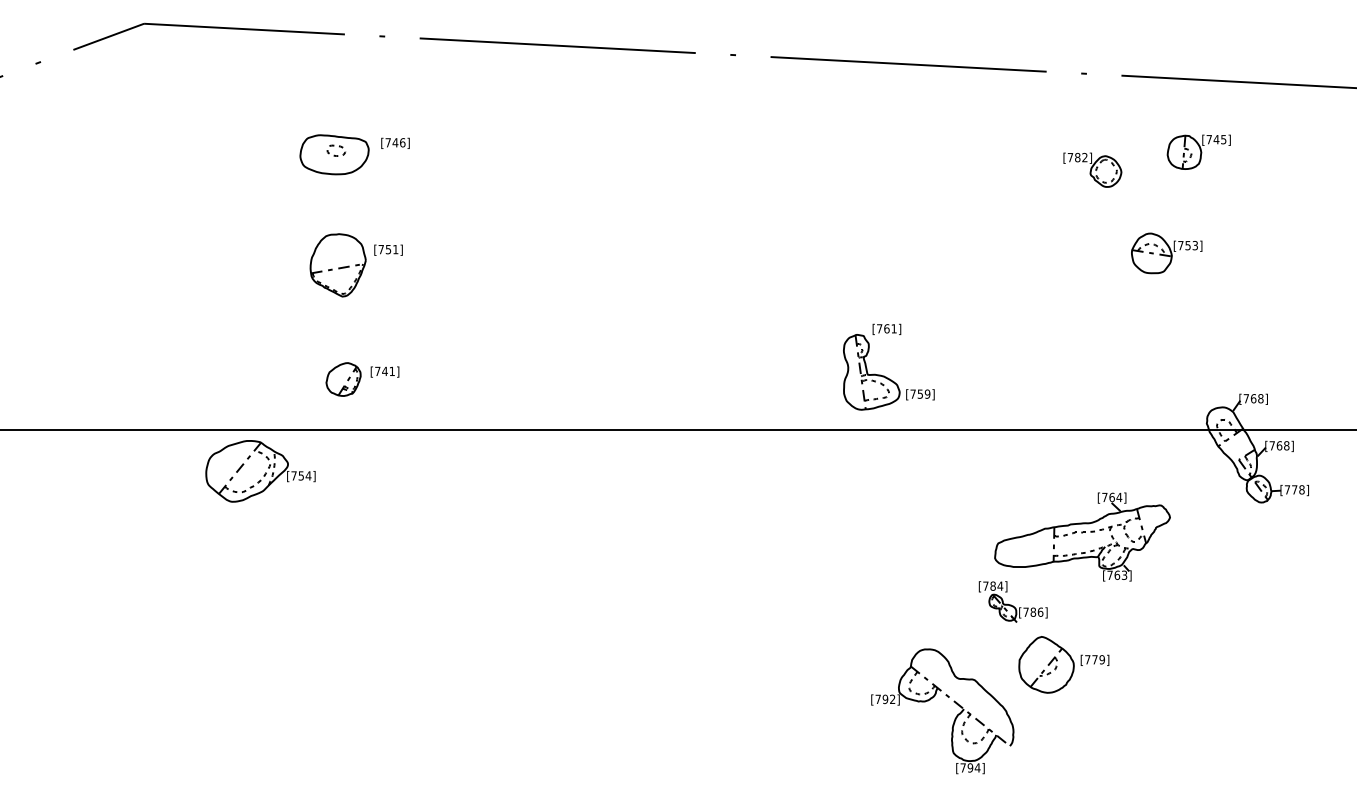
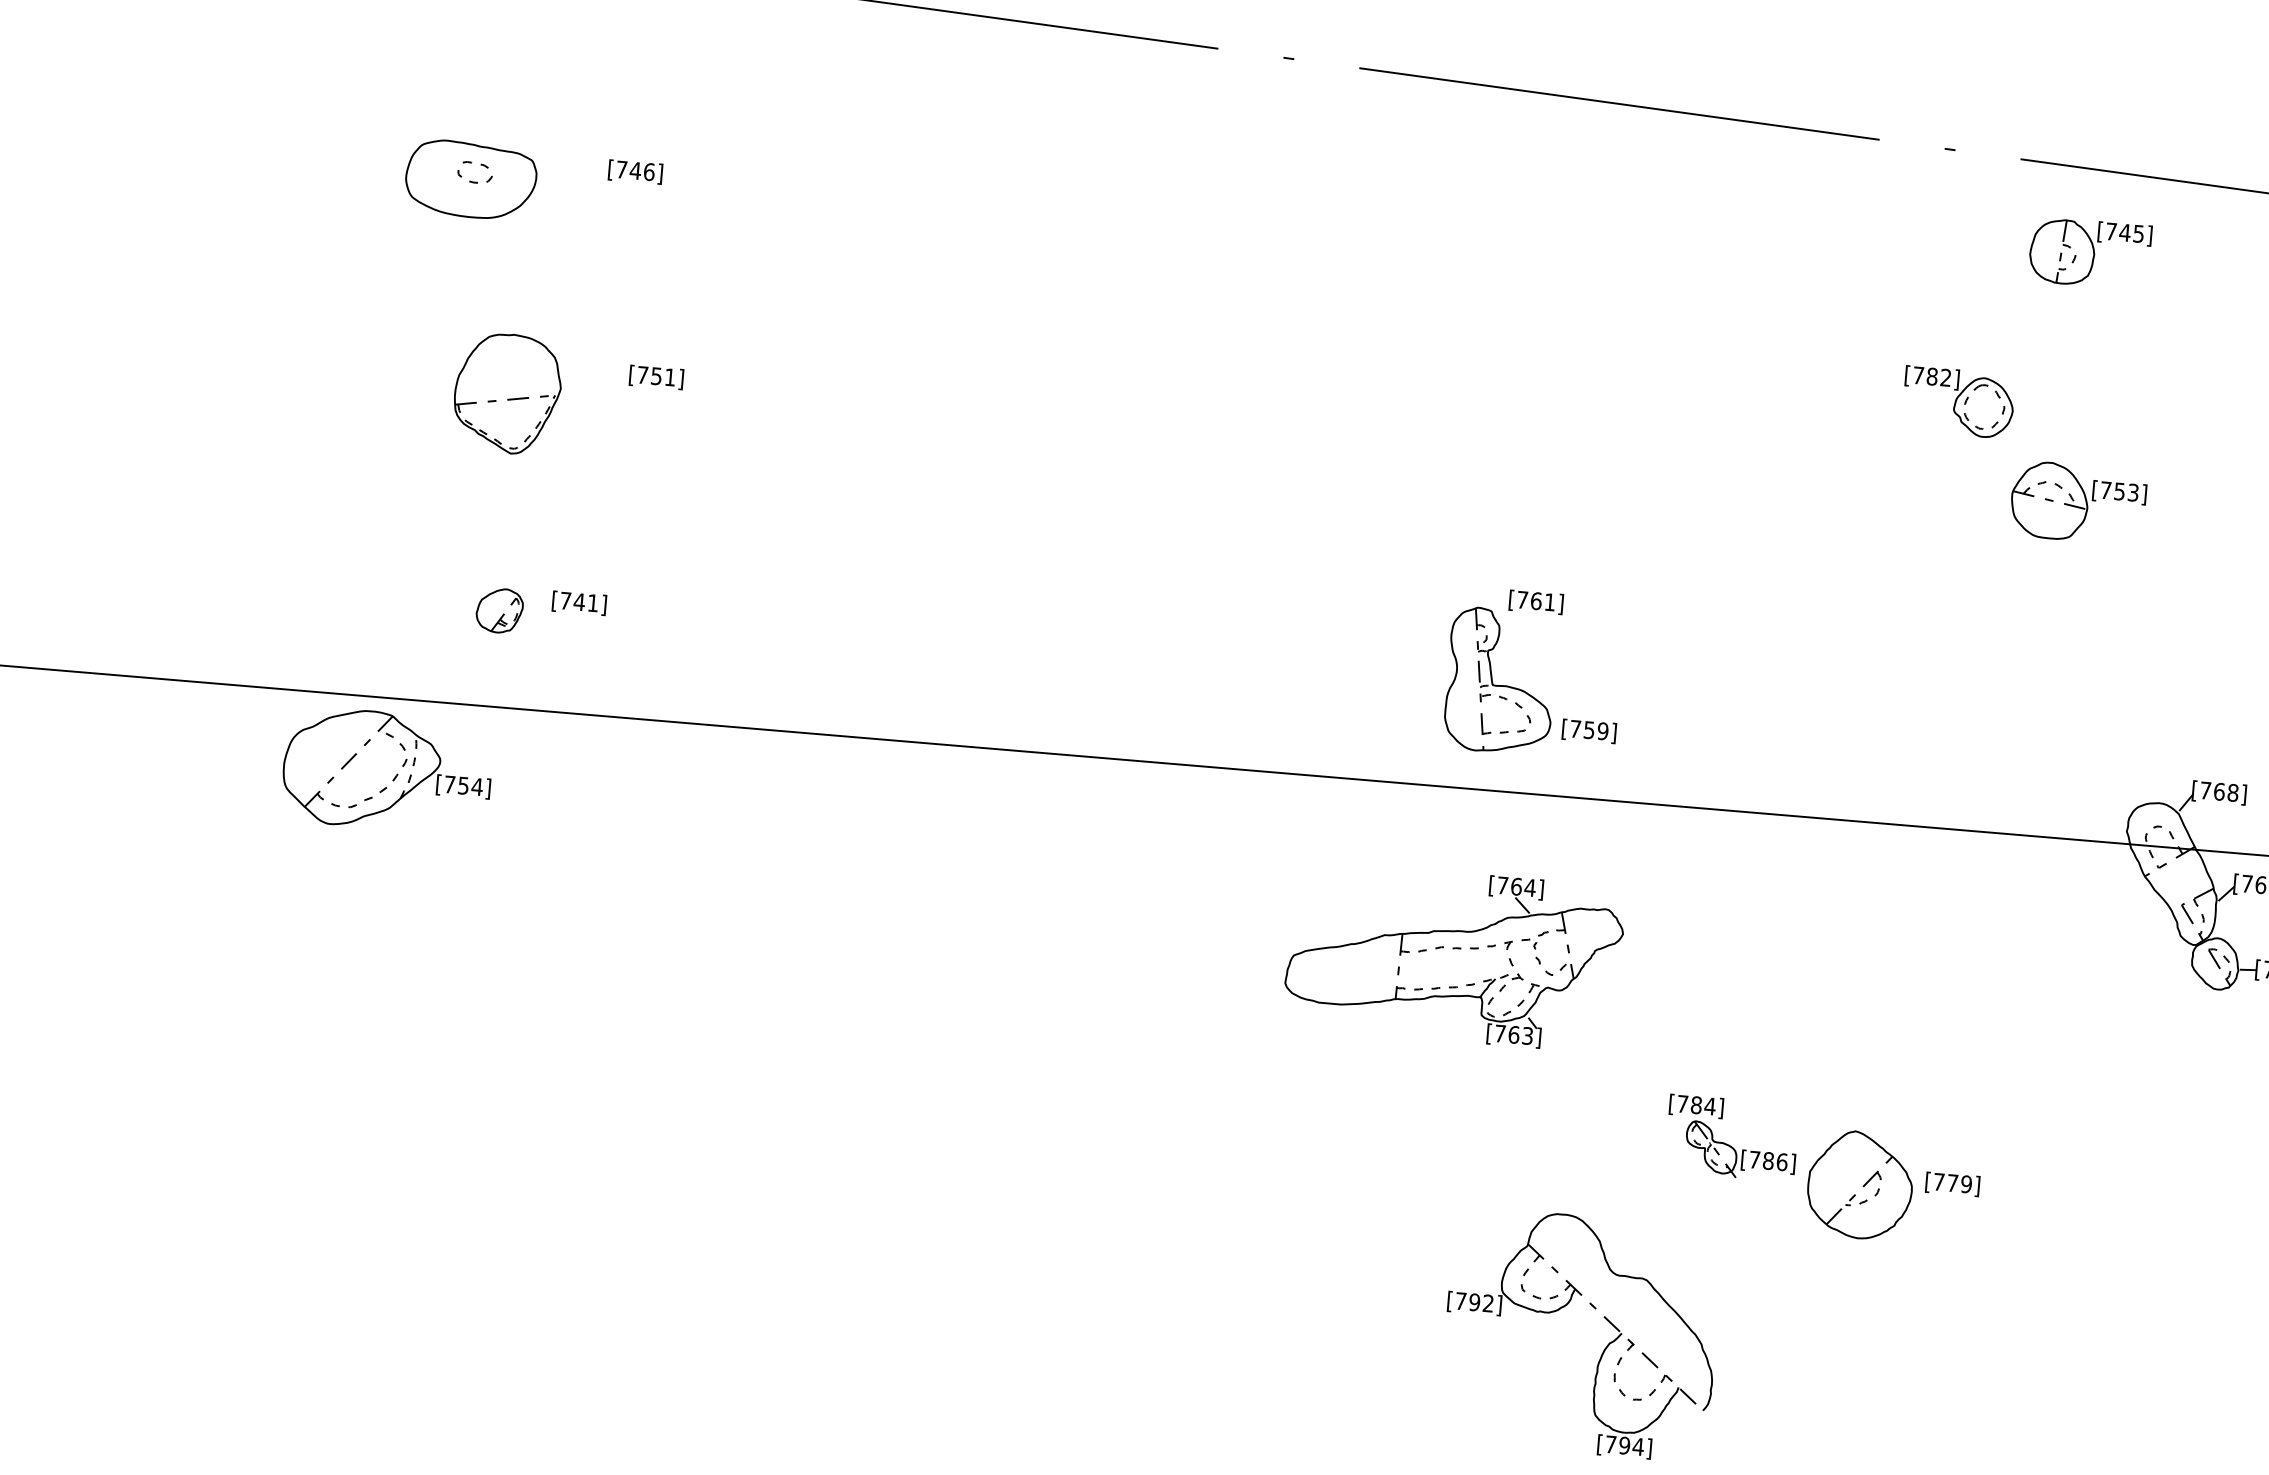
part: (1198, 151) -> (2089, 252), moved
part: (334, 154) -> (470, 179), moved
part: (1092, 169) -> (1958, 401), moved
text: (388, 249) -> (656, 376), moved
part: (343, 379) -> (499, 610), size x0.7
part: (260, 471) -> (387, 770), moved
part: (1082, 536) -> (1454, 955), moved
part: (1063, 664) -> (1892, 1187), moved

